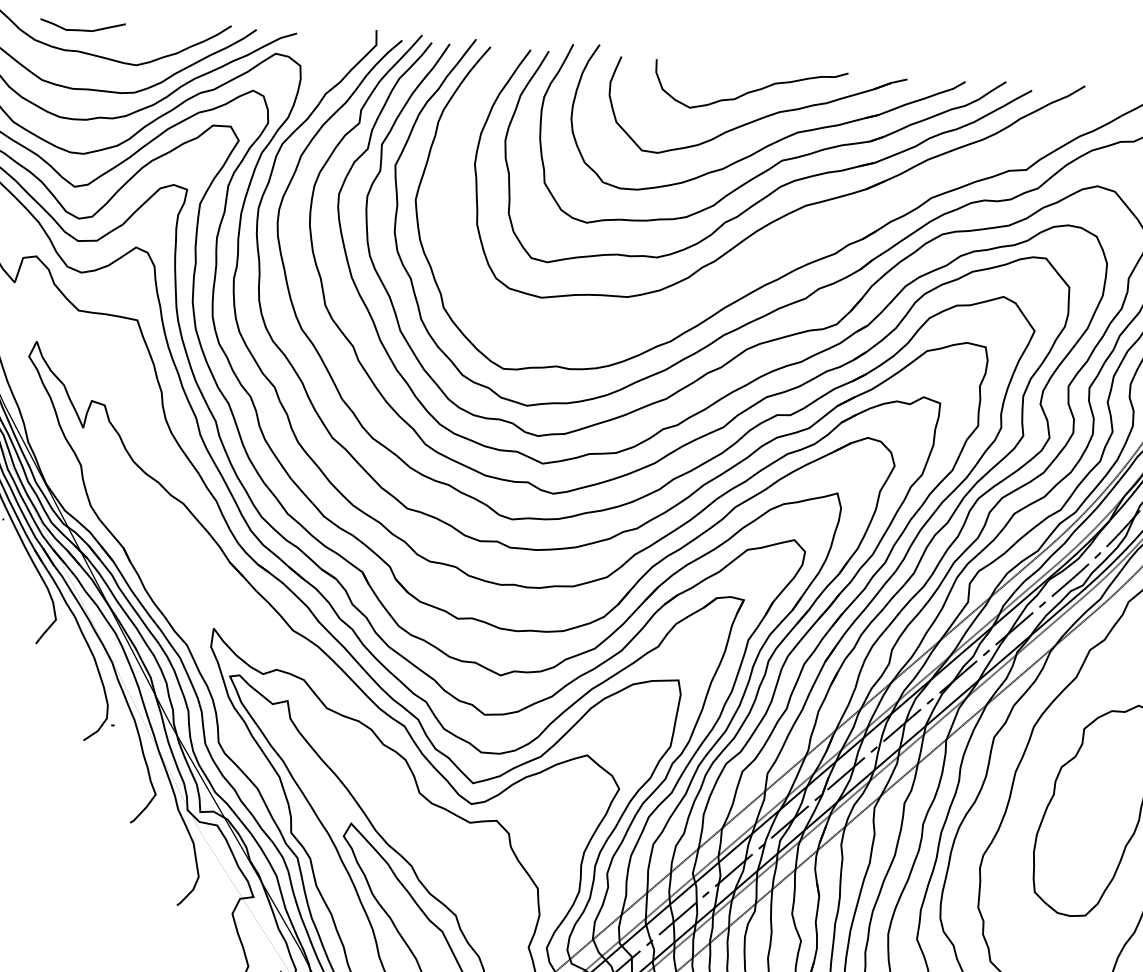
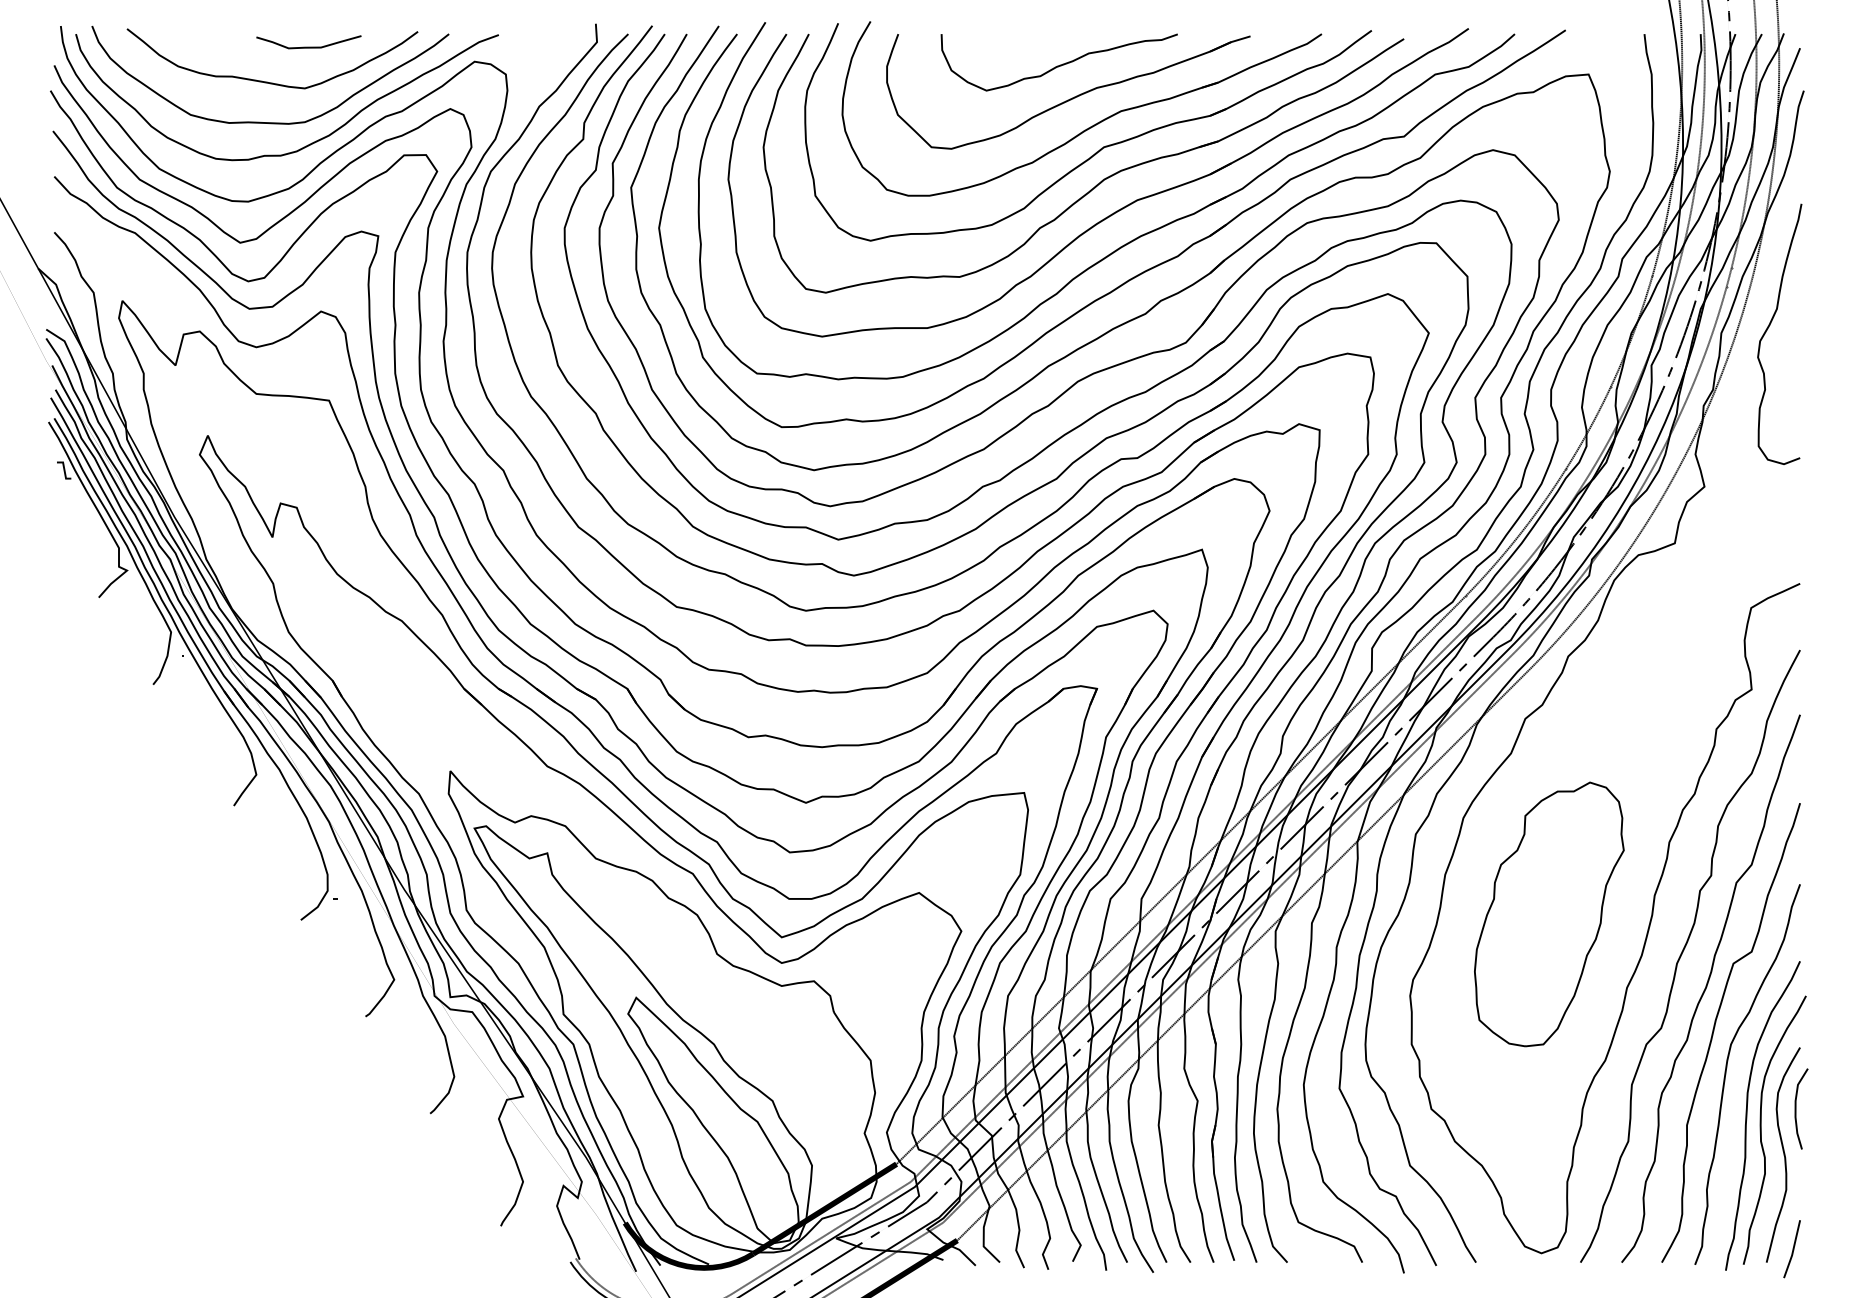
curve: (82, 29) -> (308, 46), moved
part: (799, 237) -> (1132, 239), added

